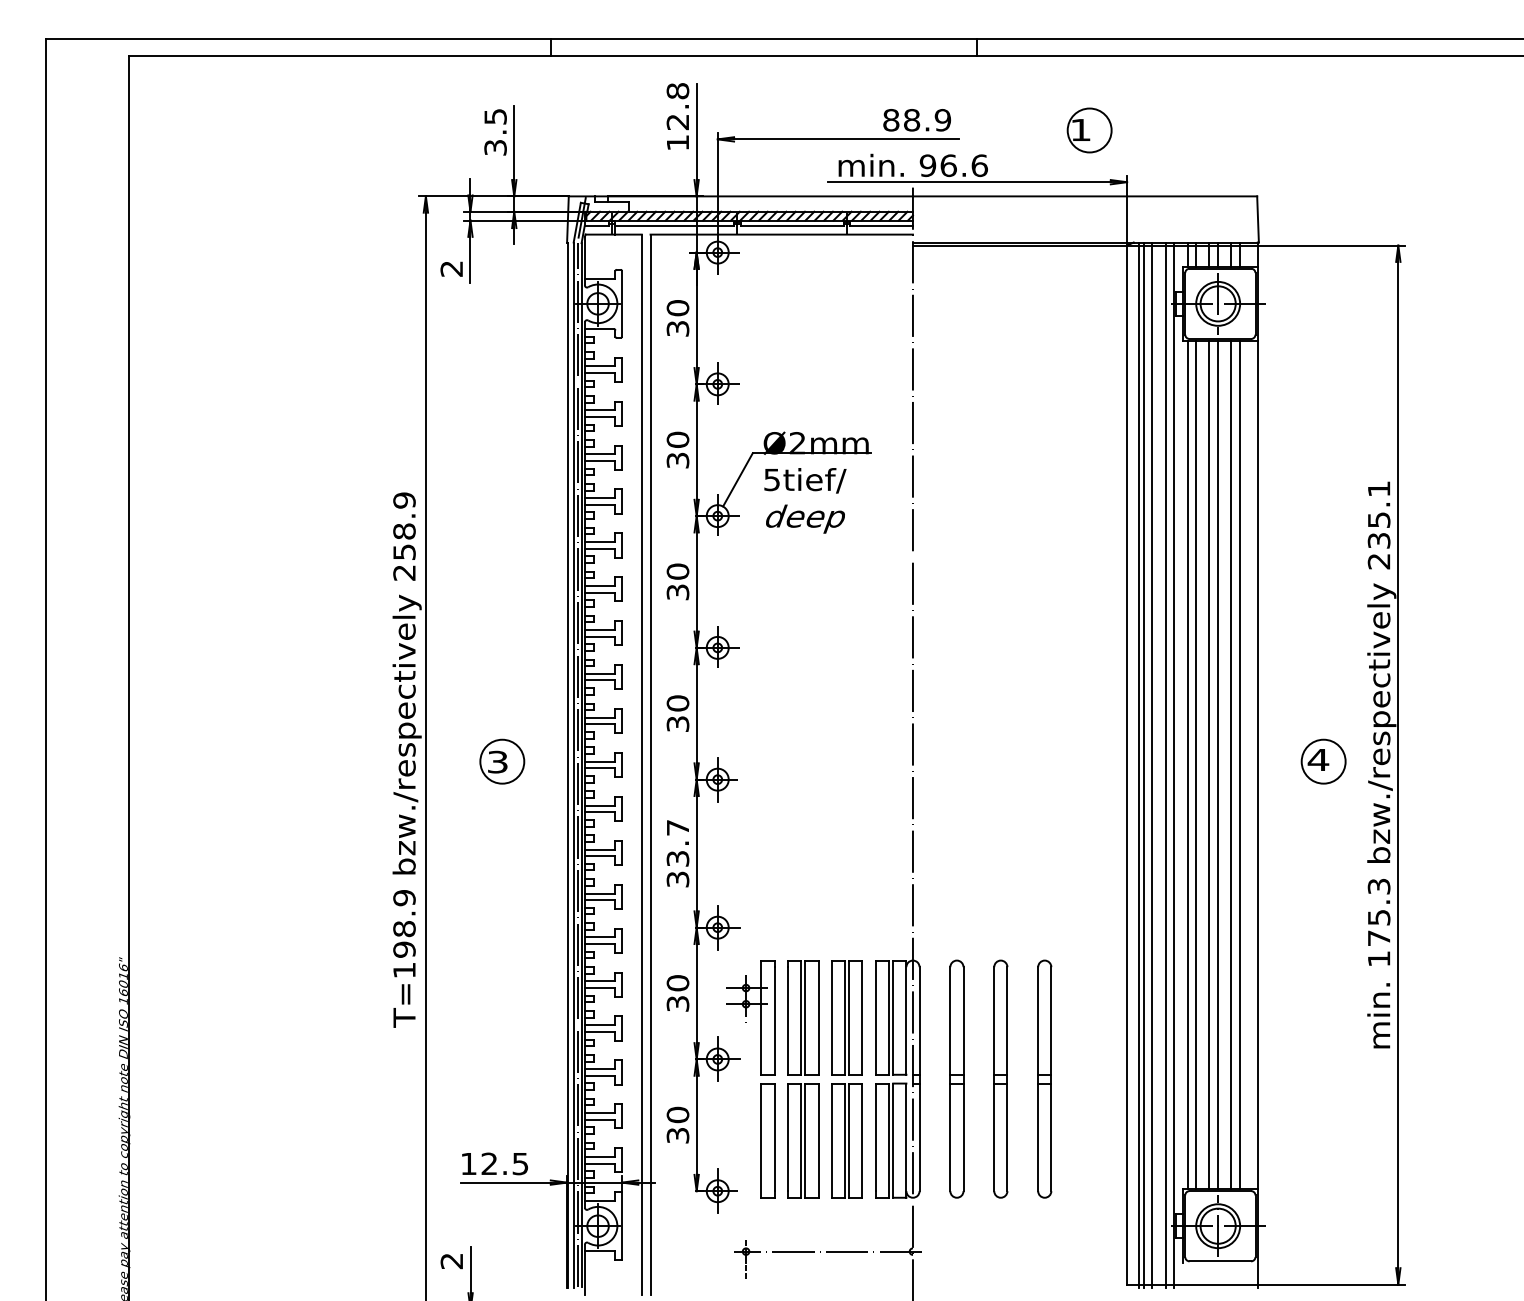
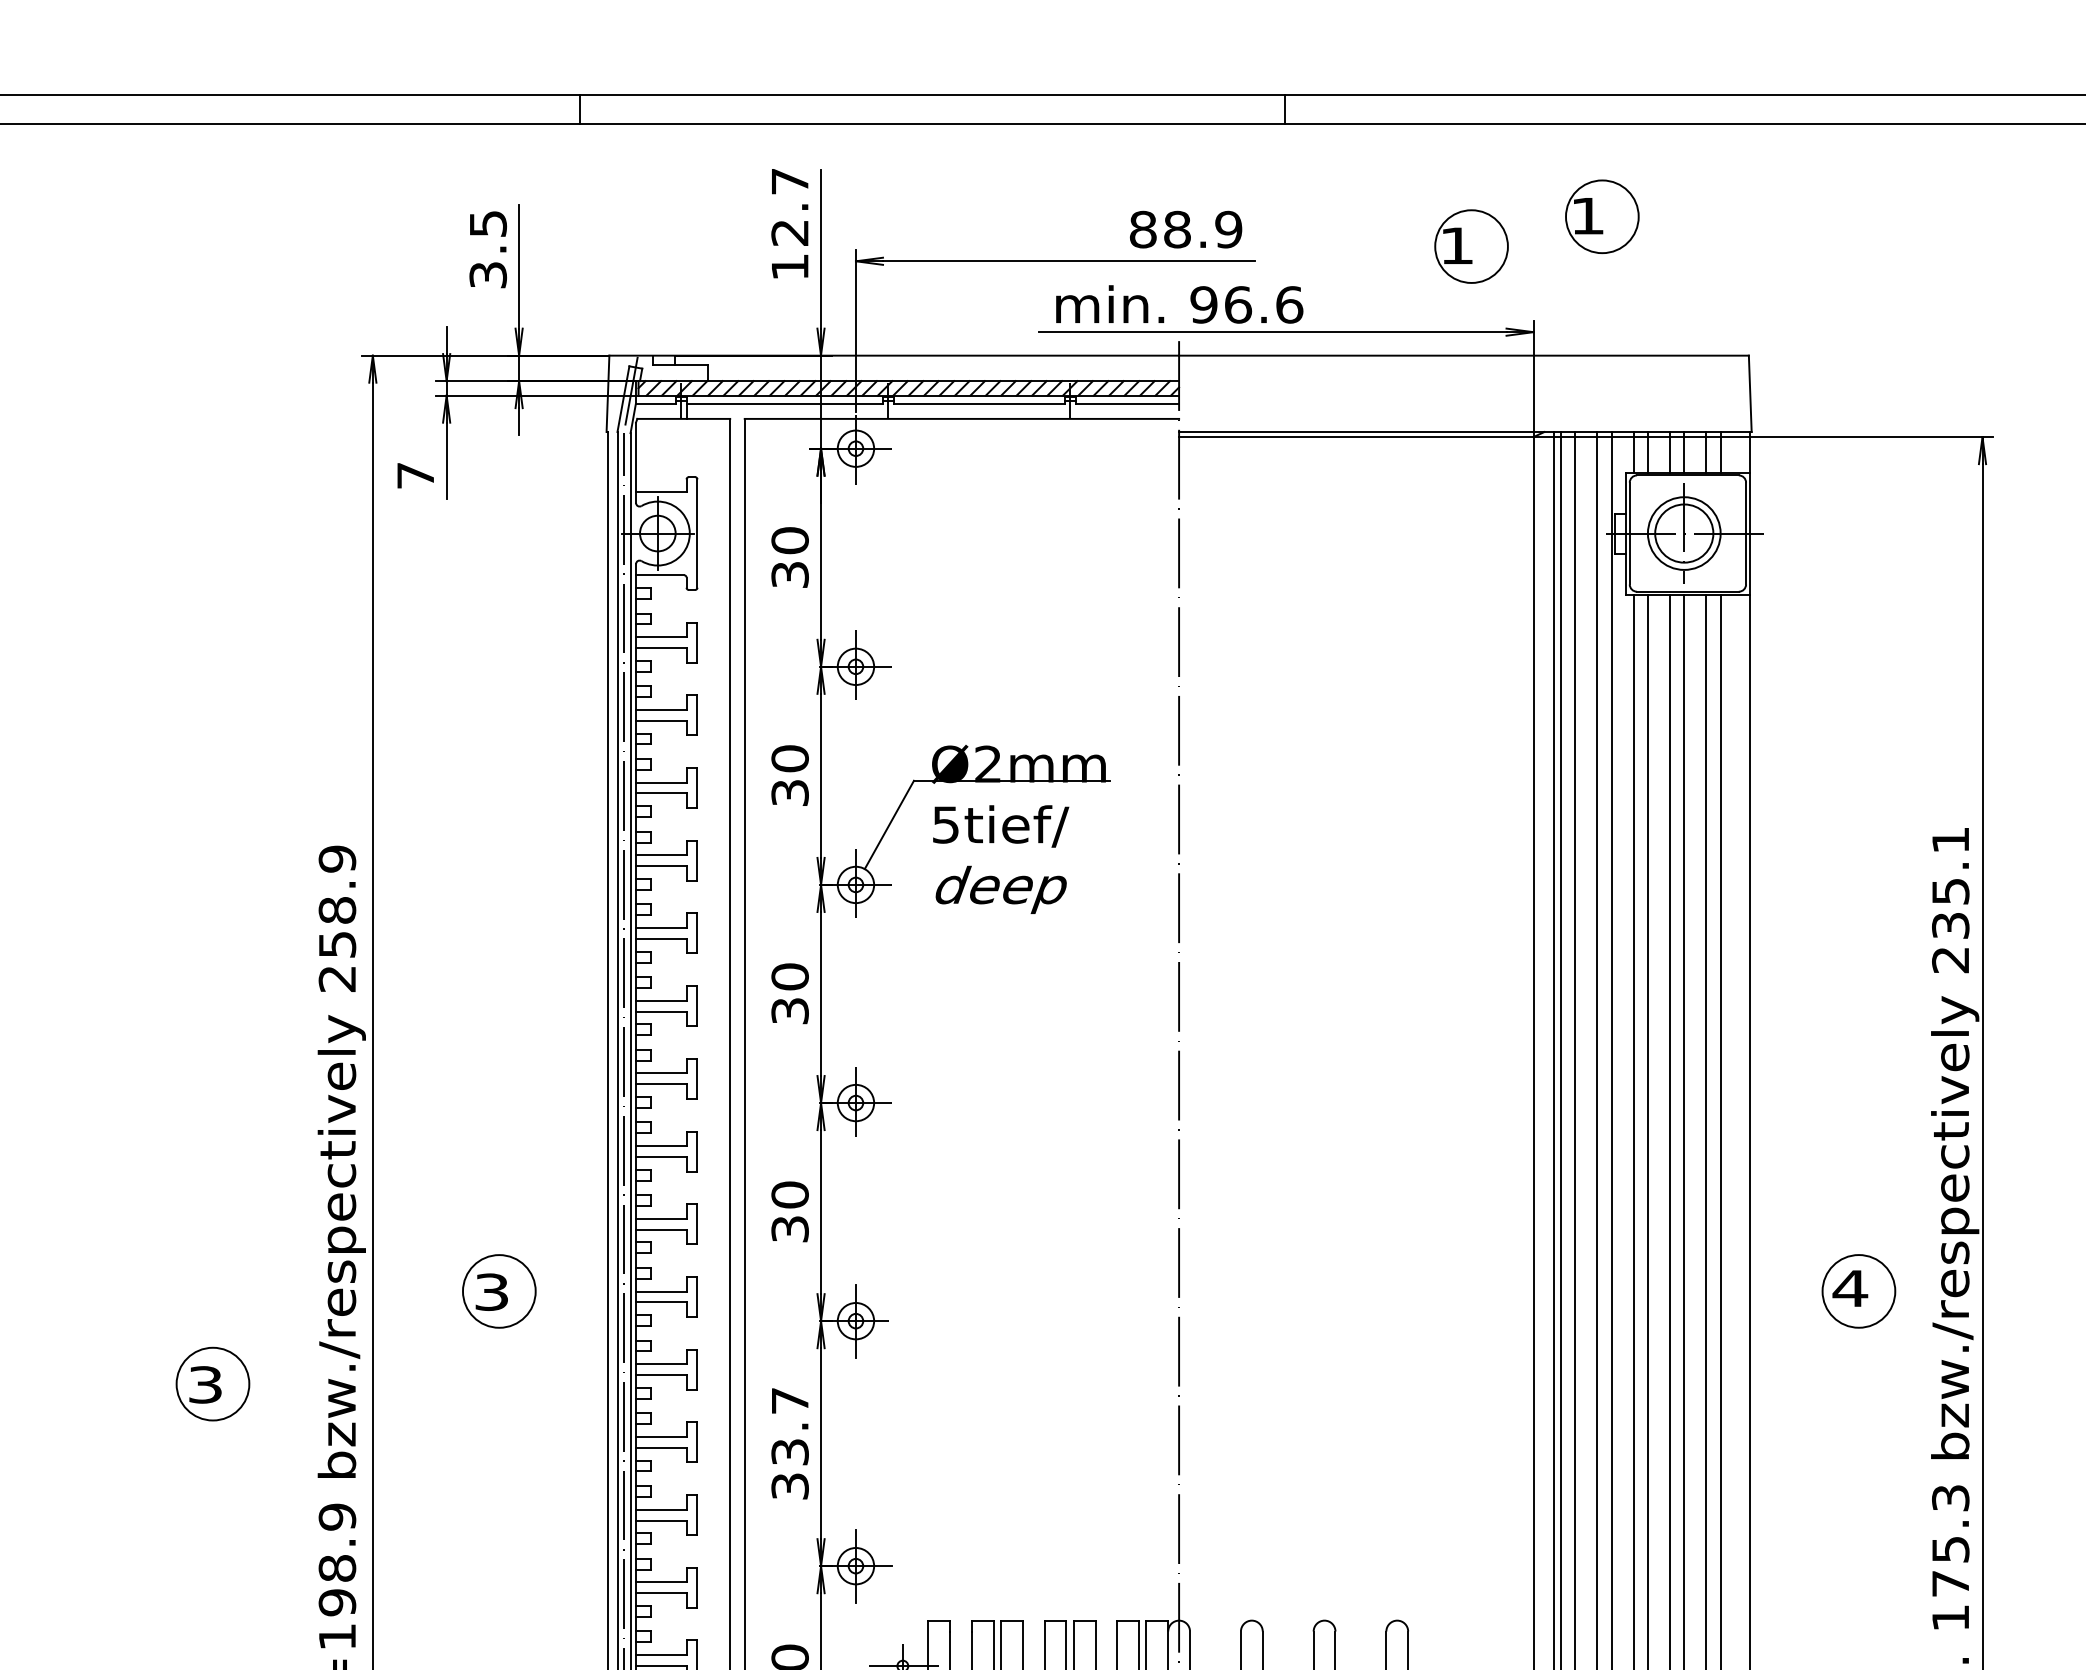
text: (677, 91) -> (789, 182), 12.8 -> 12.7
part: (1168, 112) -> (1602, 216), added
text: (451, 268) -> (415, 475), 2 -> 7
part: (329, 817) -> (213, 1383), added

